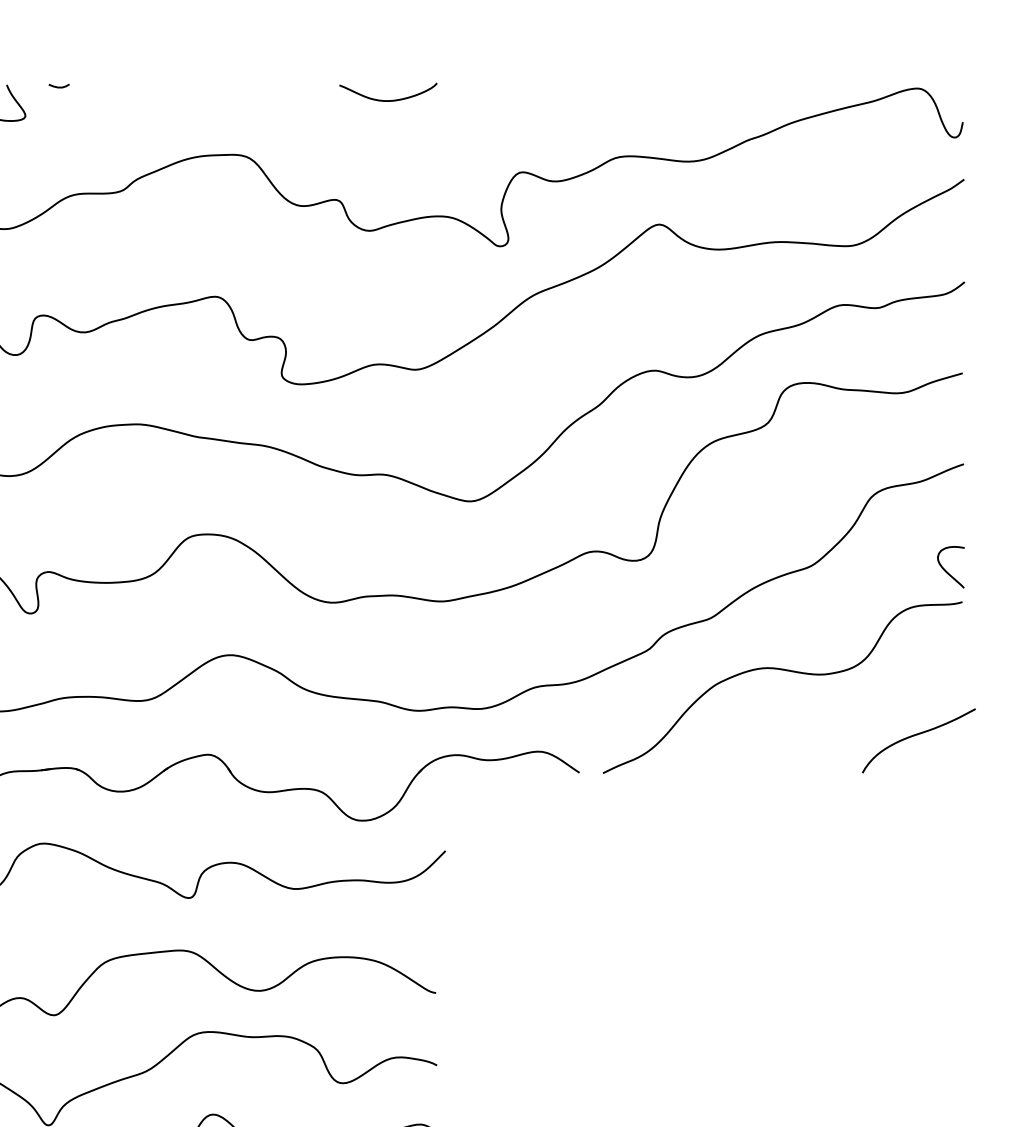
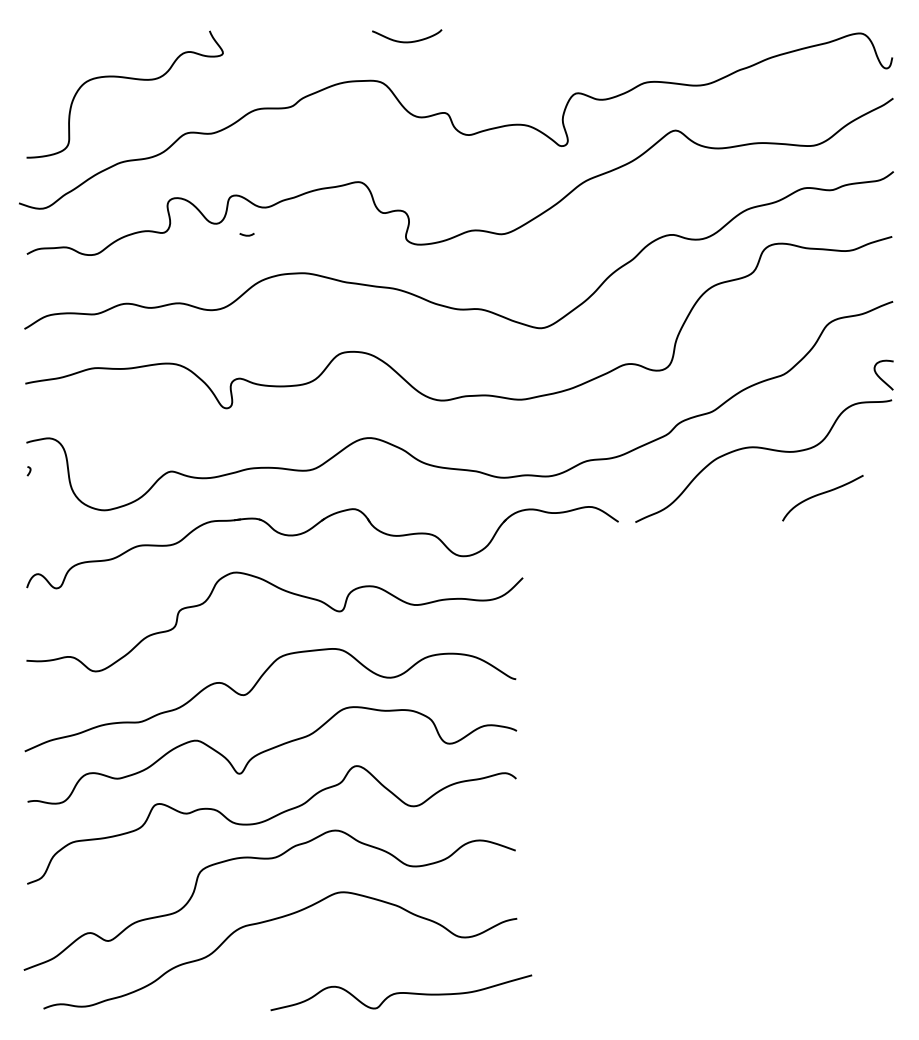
curve: (58, 85) -> (246, 234), moved
curve: (388, 99) -> (407, 41), moved
curve: (918, 735) -> (822, 494), moved

